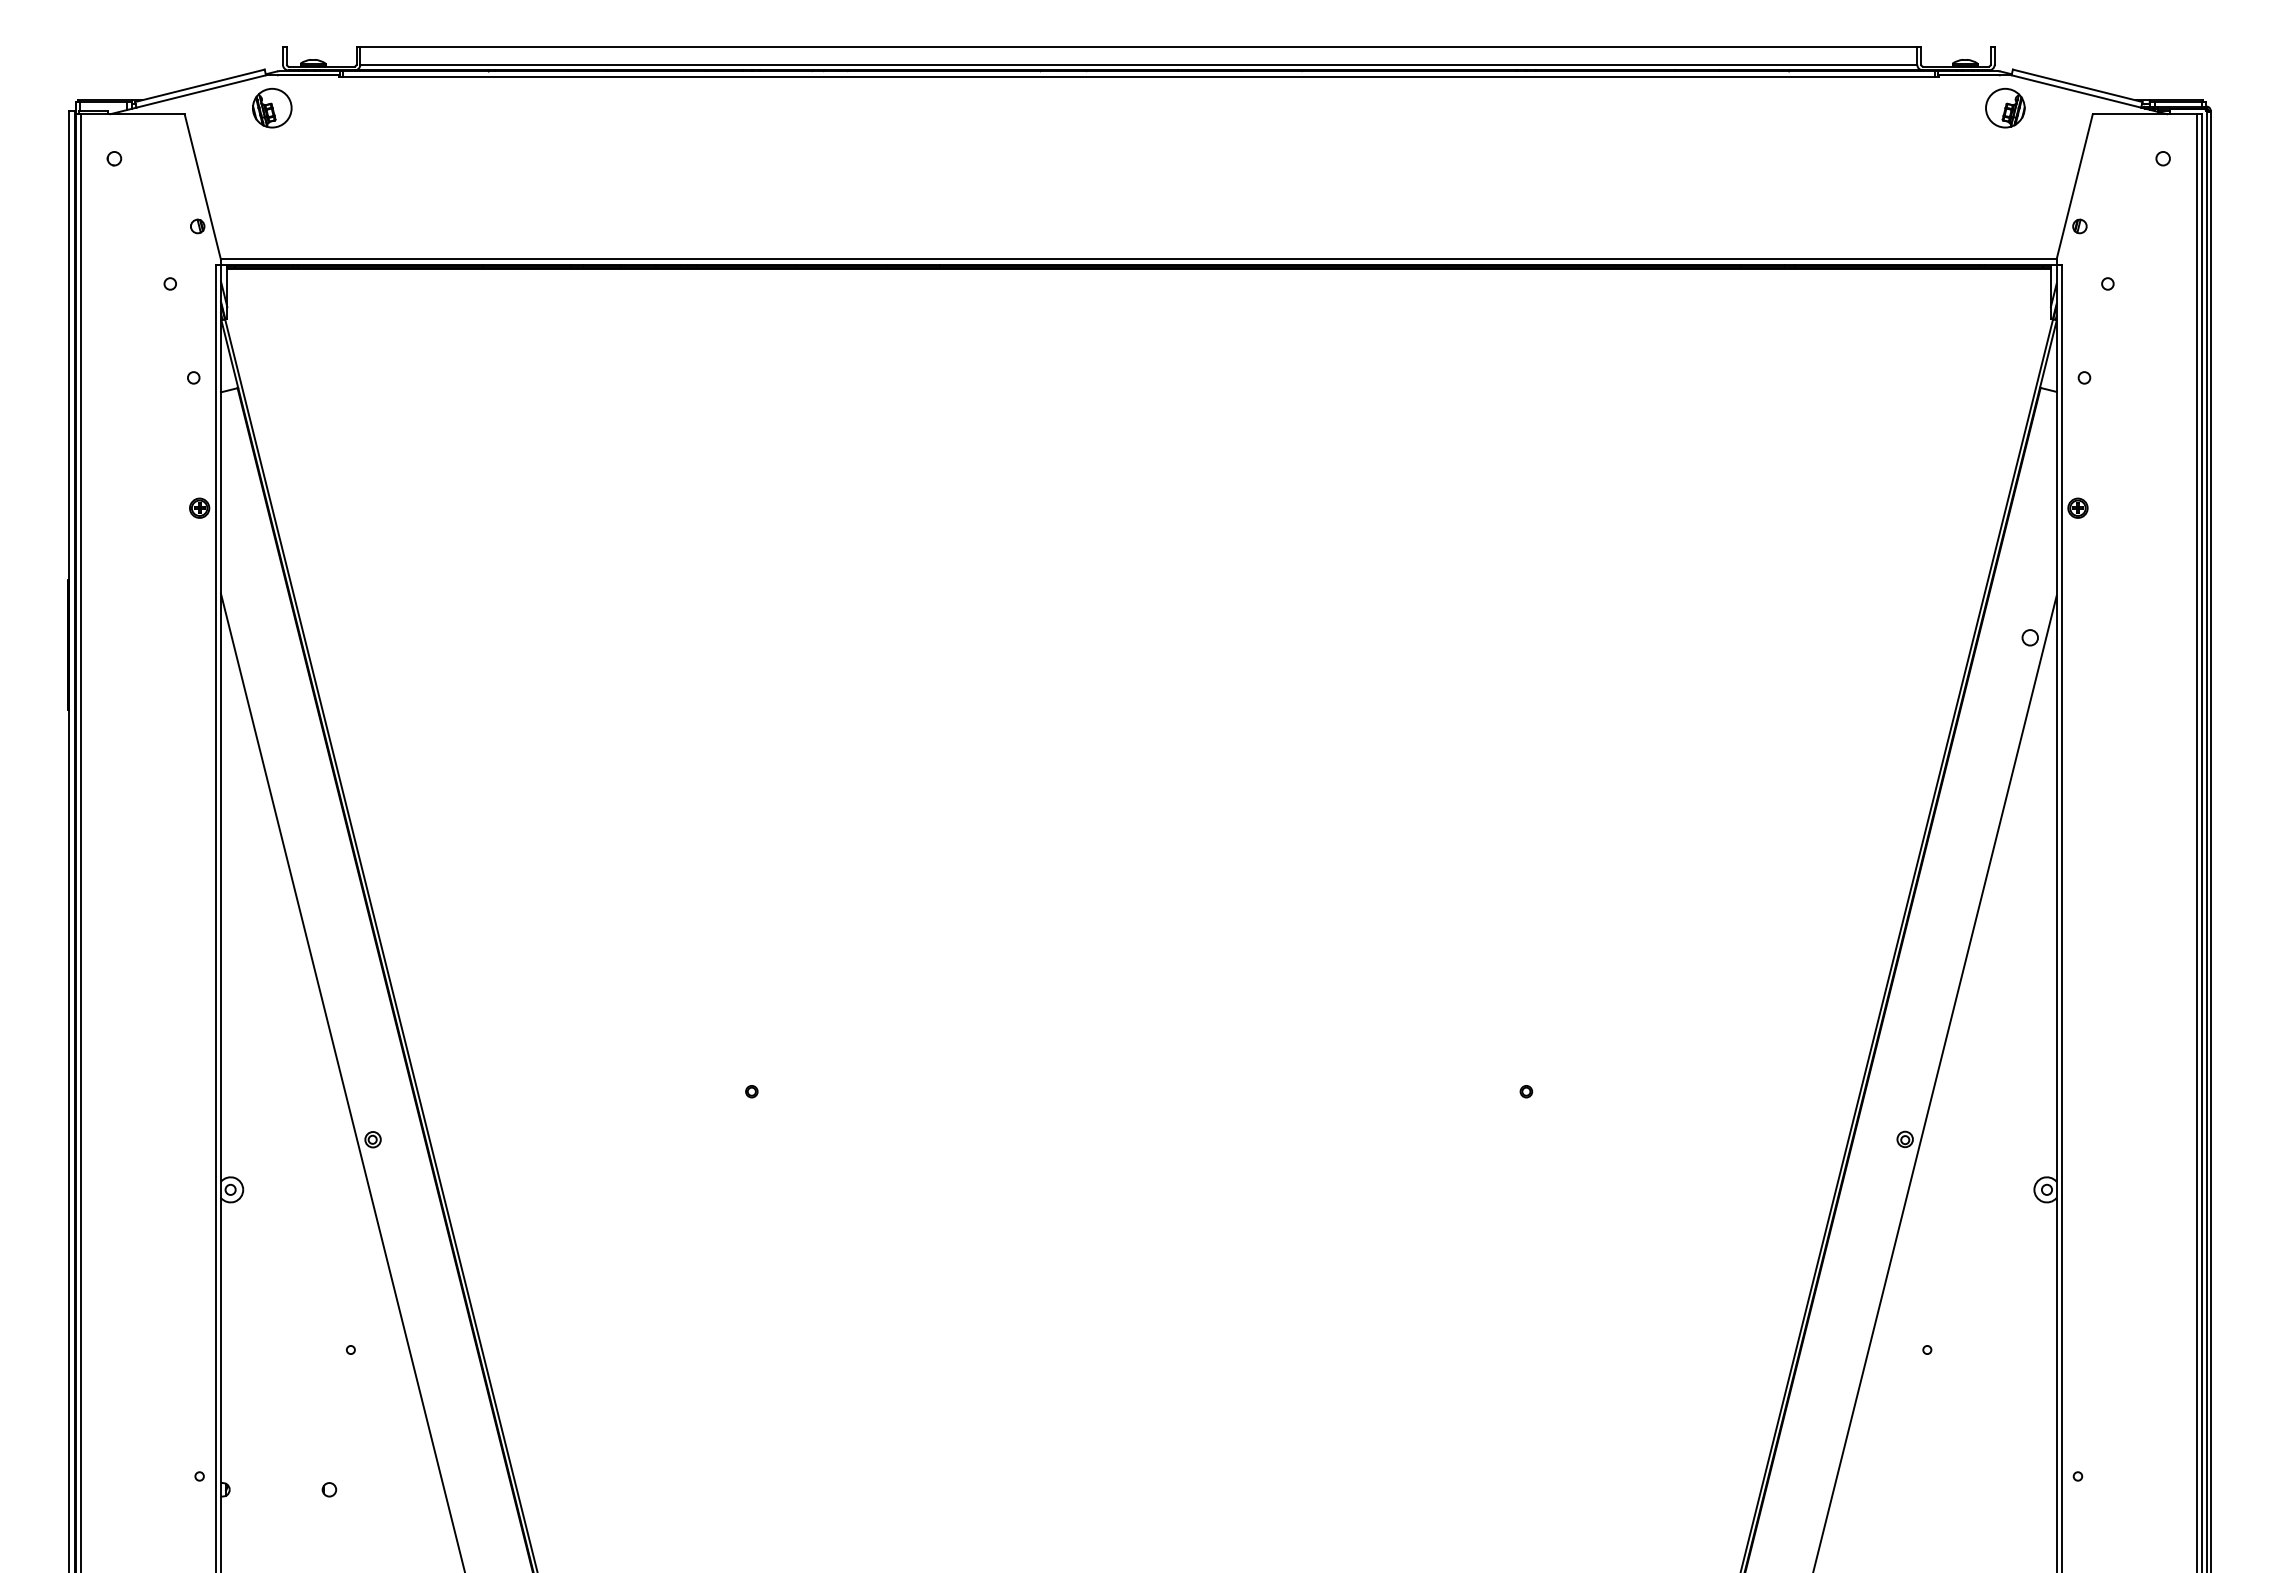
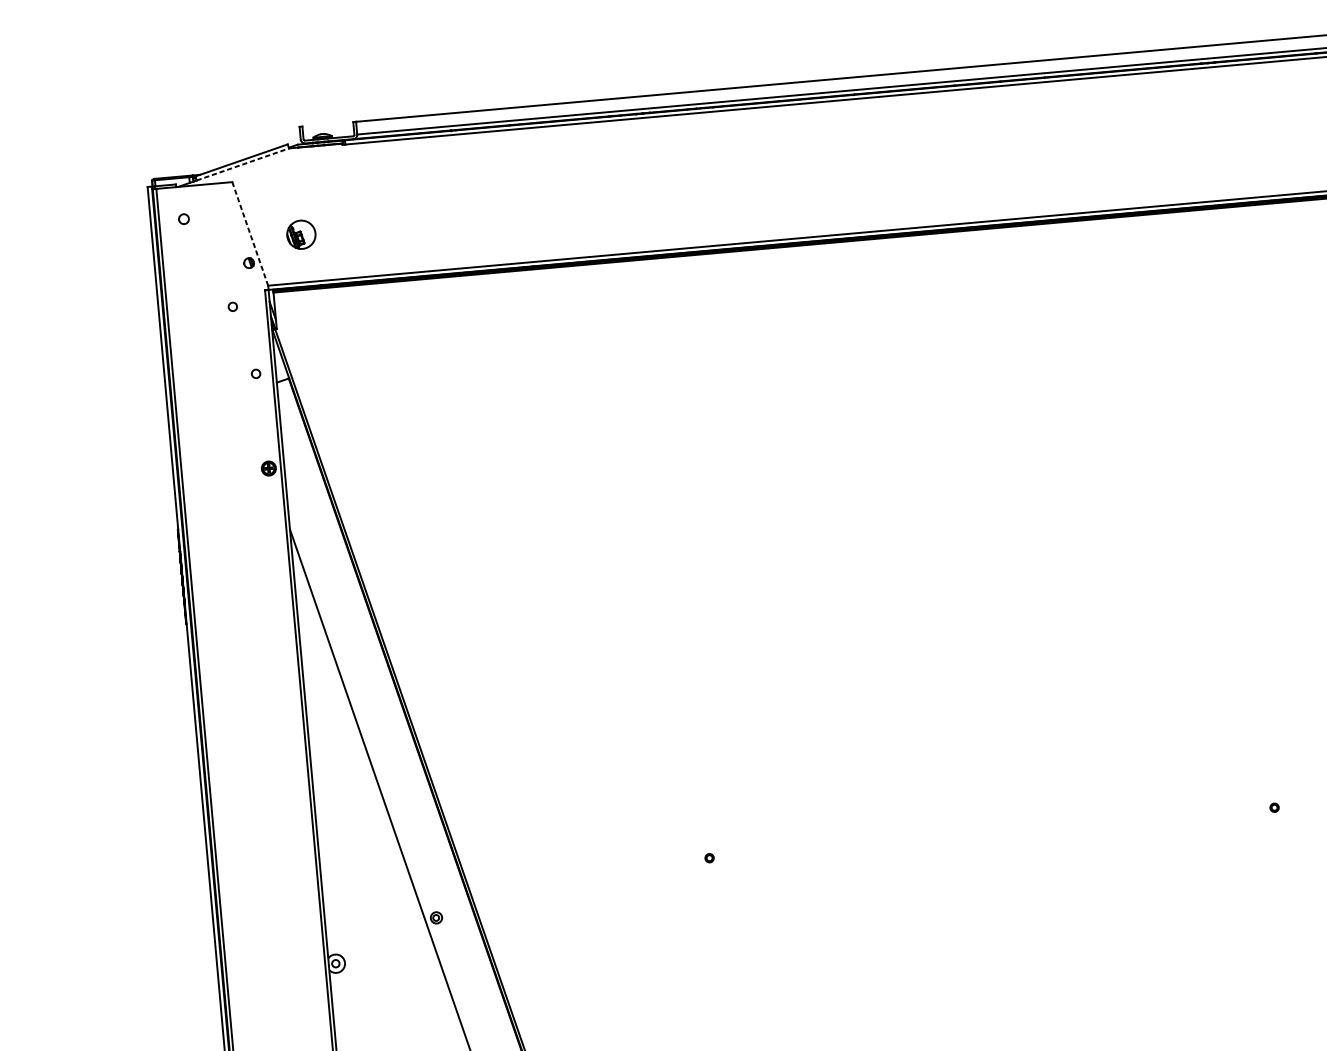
line: (201, 91) -> (243, 164), solid -> dashed
part: (272, 107) -> (301, 234), moved
line: (202, 186) -> (250, 233), solid -> dashed

